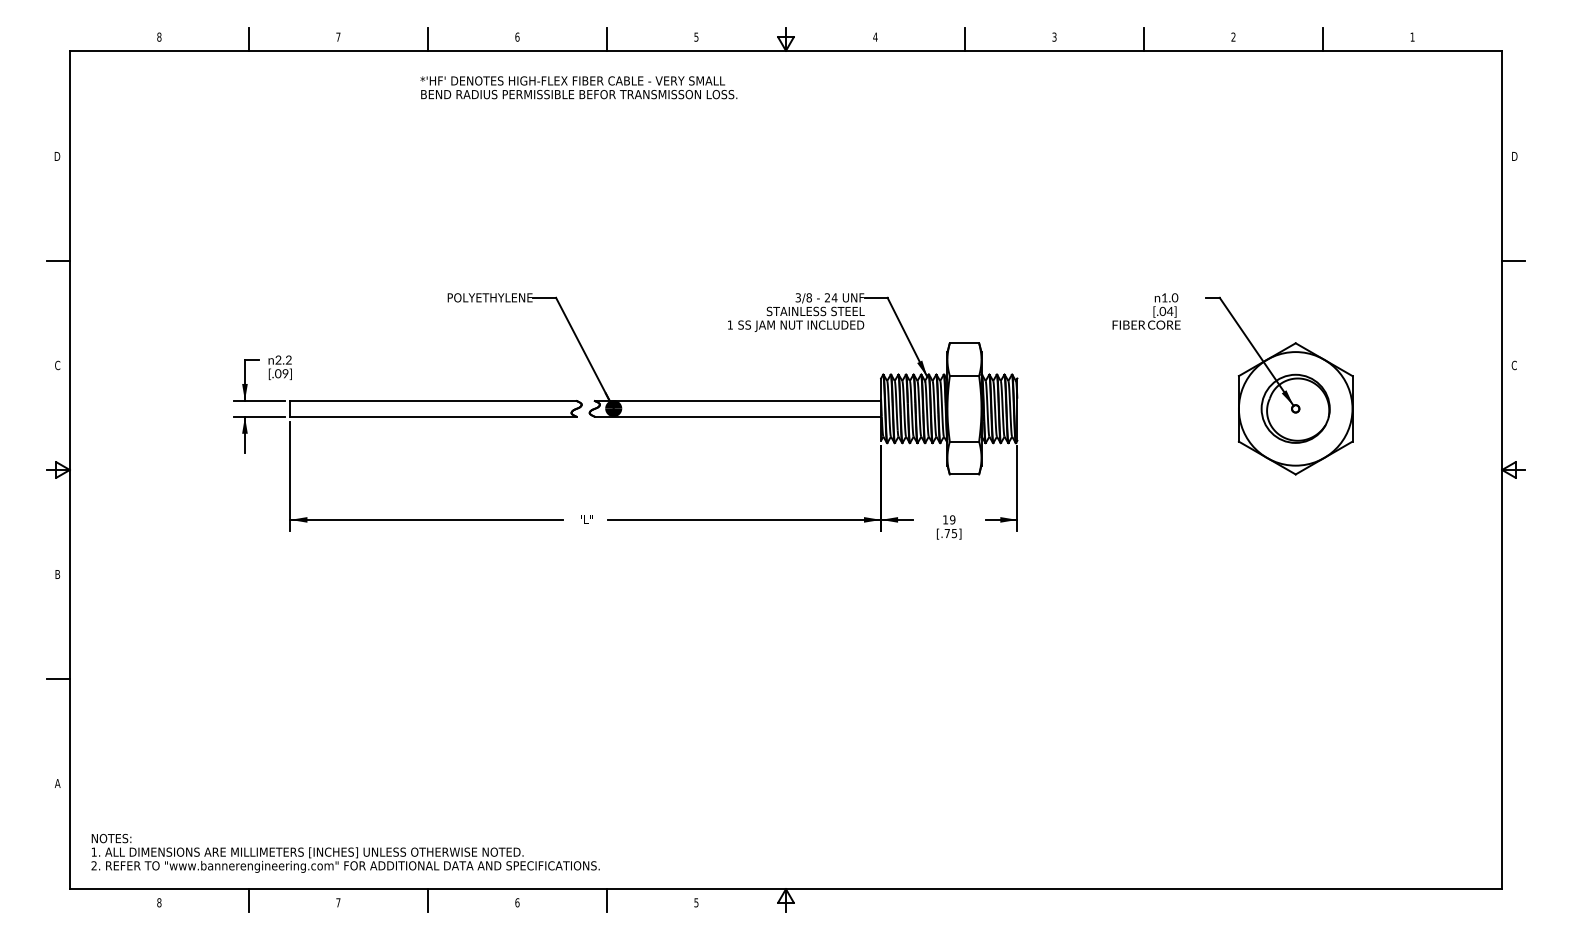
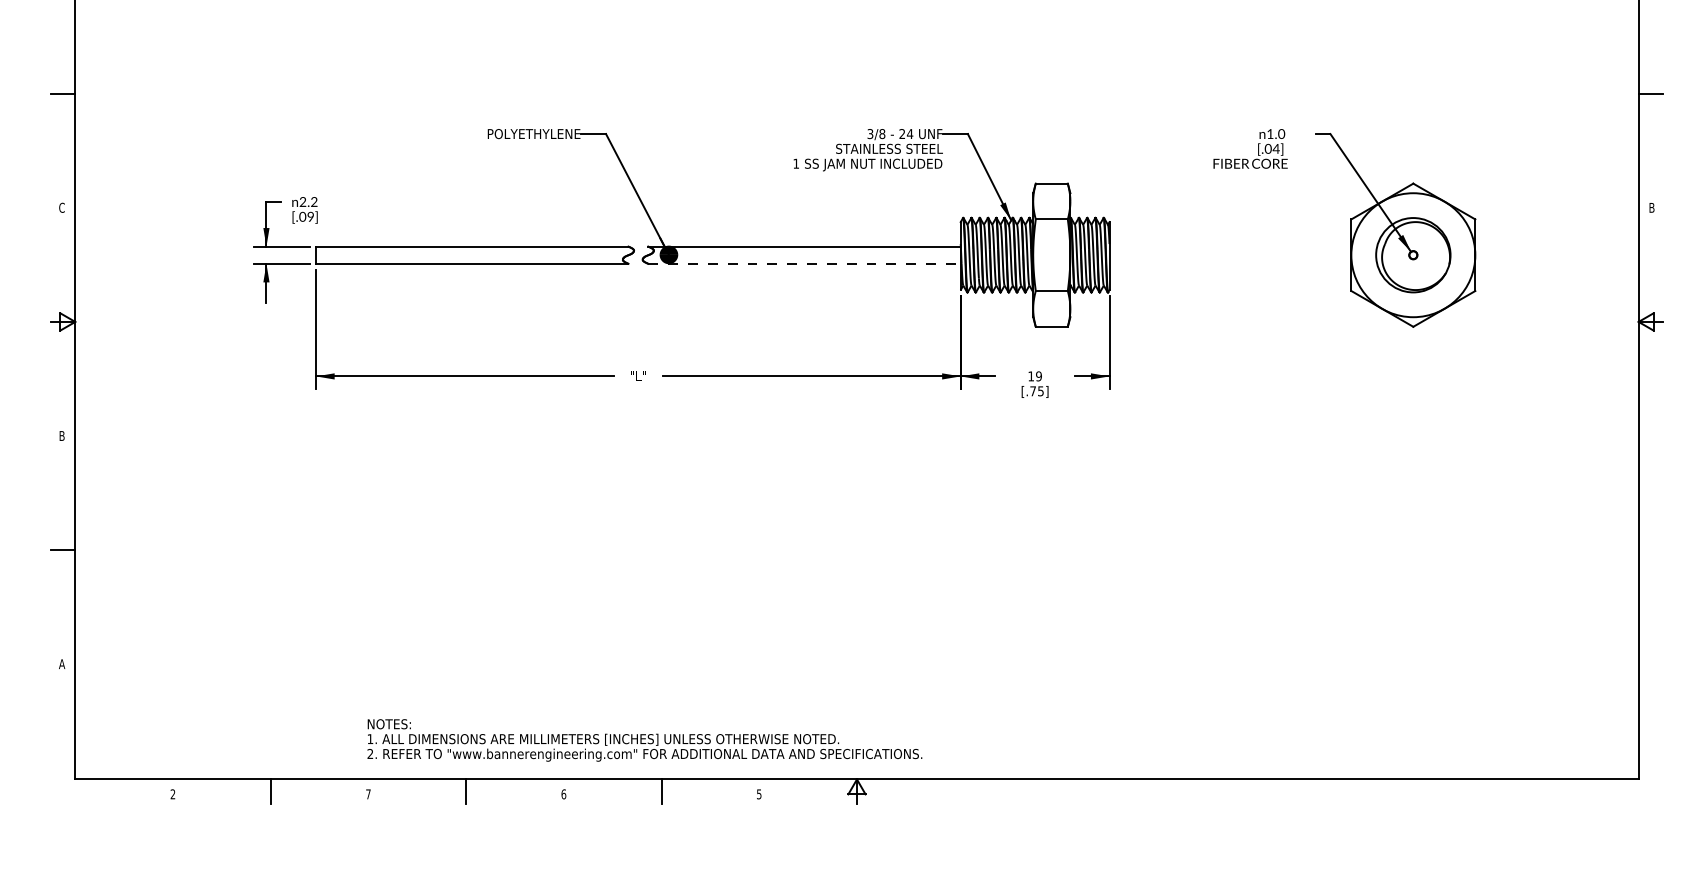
text: (1513, 365) -> (1651, 207), C -> B
line: (738, 416) -> (805, 263), solid -> dashed
text: (345, 853) -> (644, 740), moved
text: (159, 902) -> (173, 794), 8 -> 2

